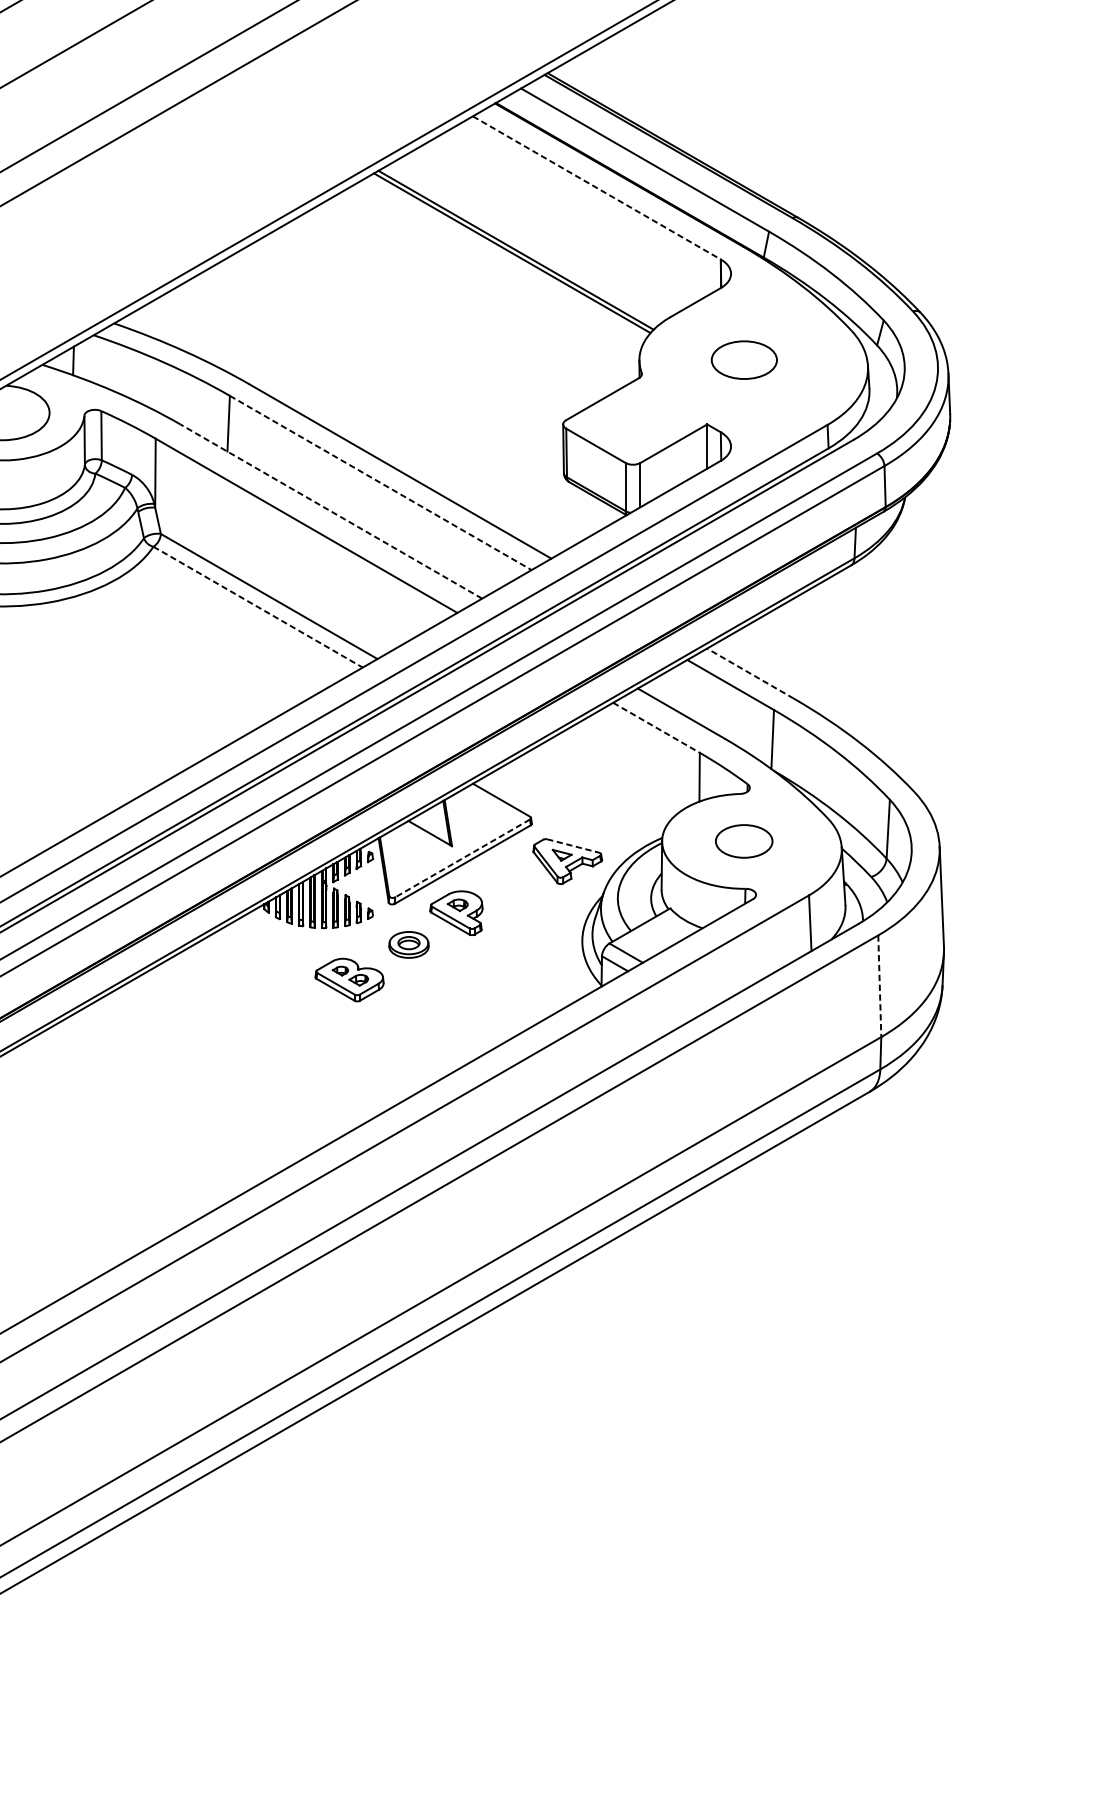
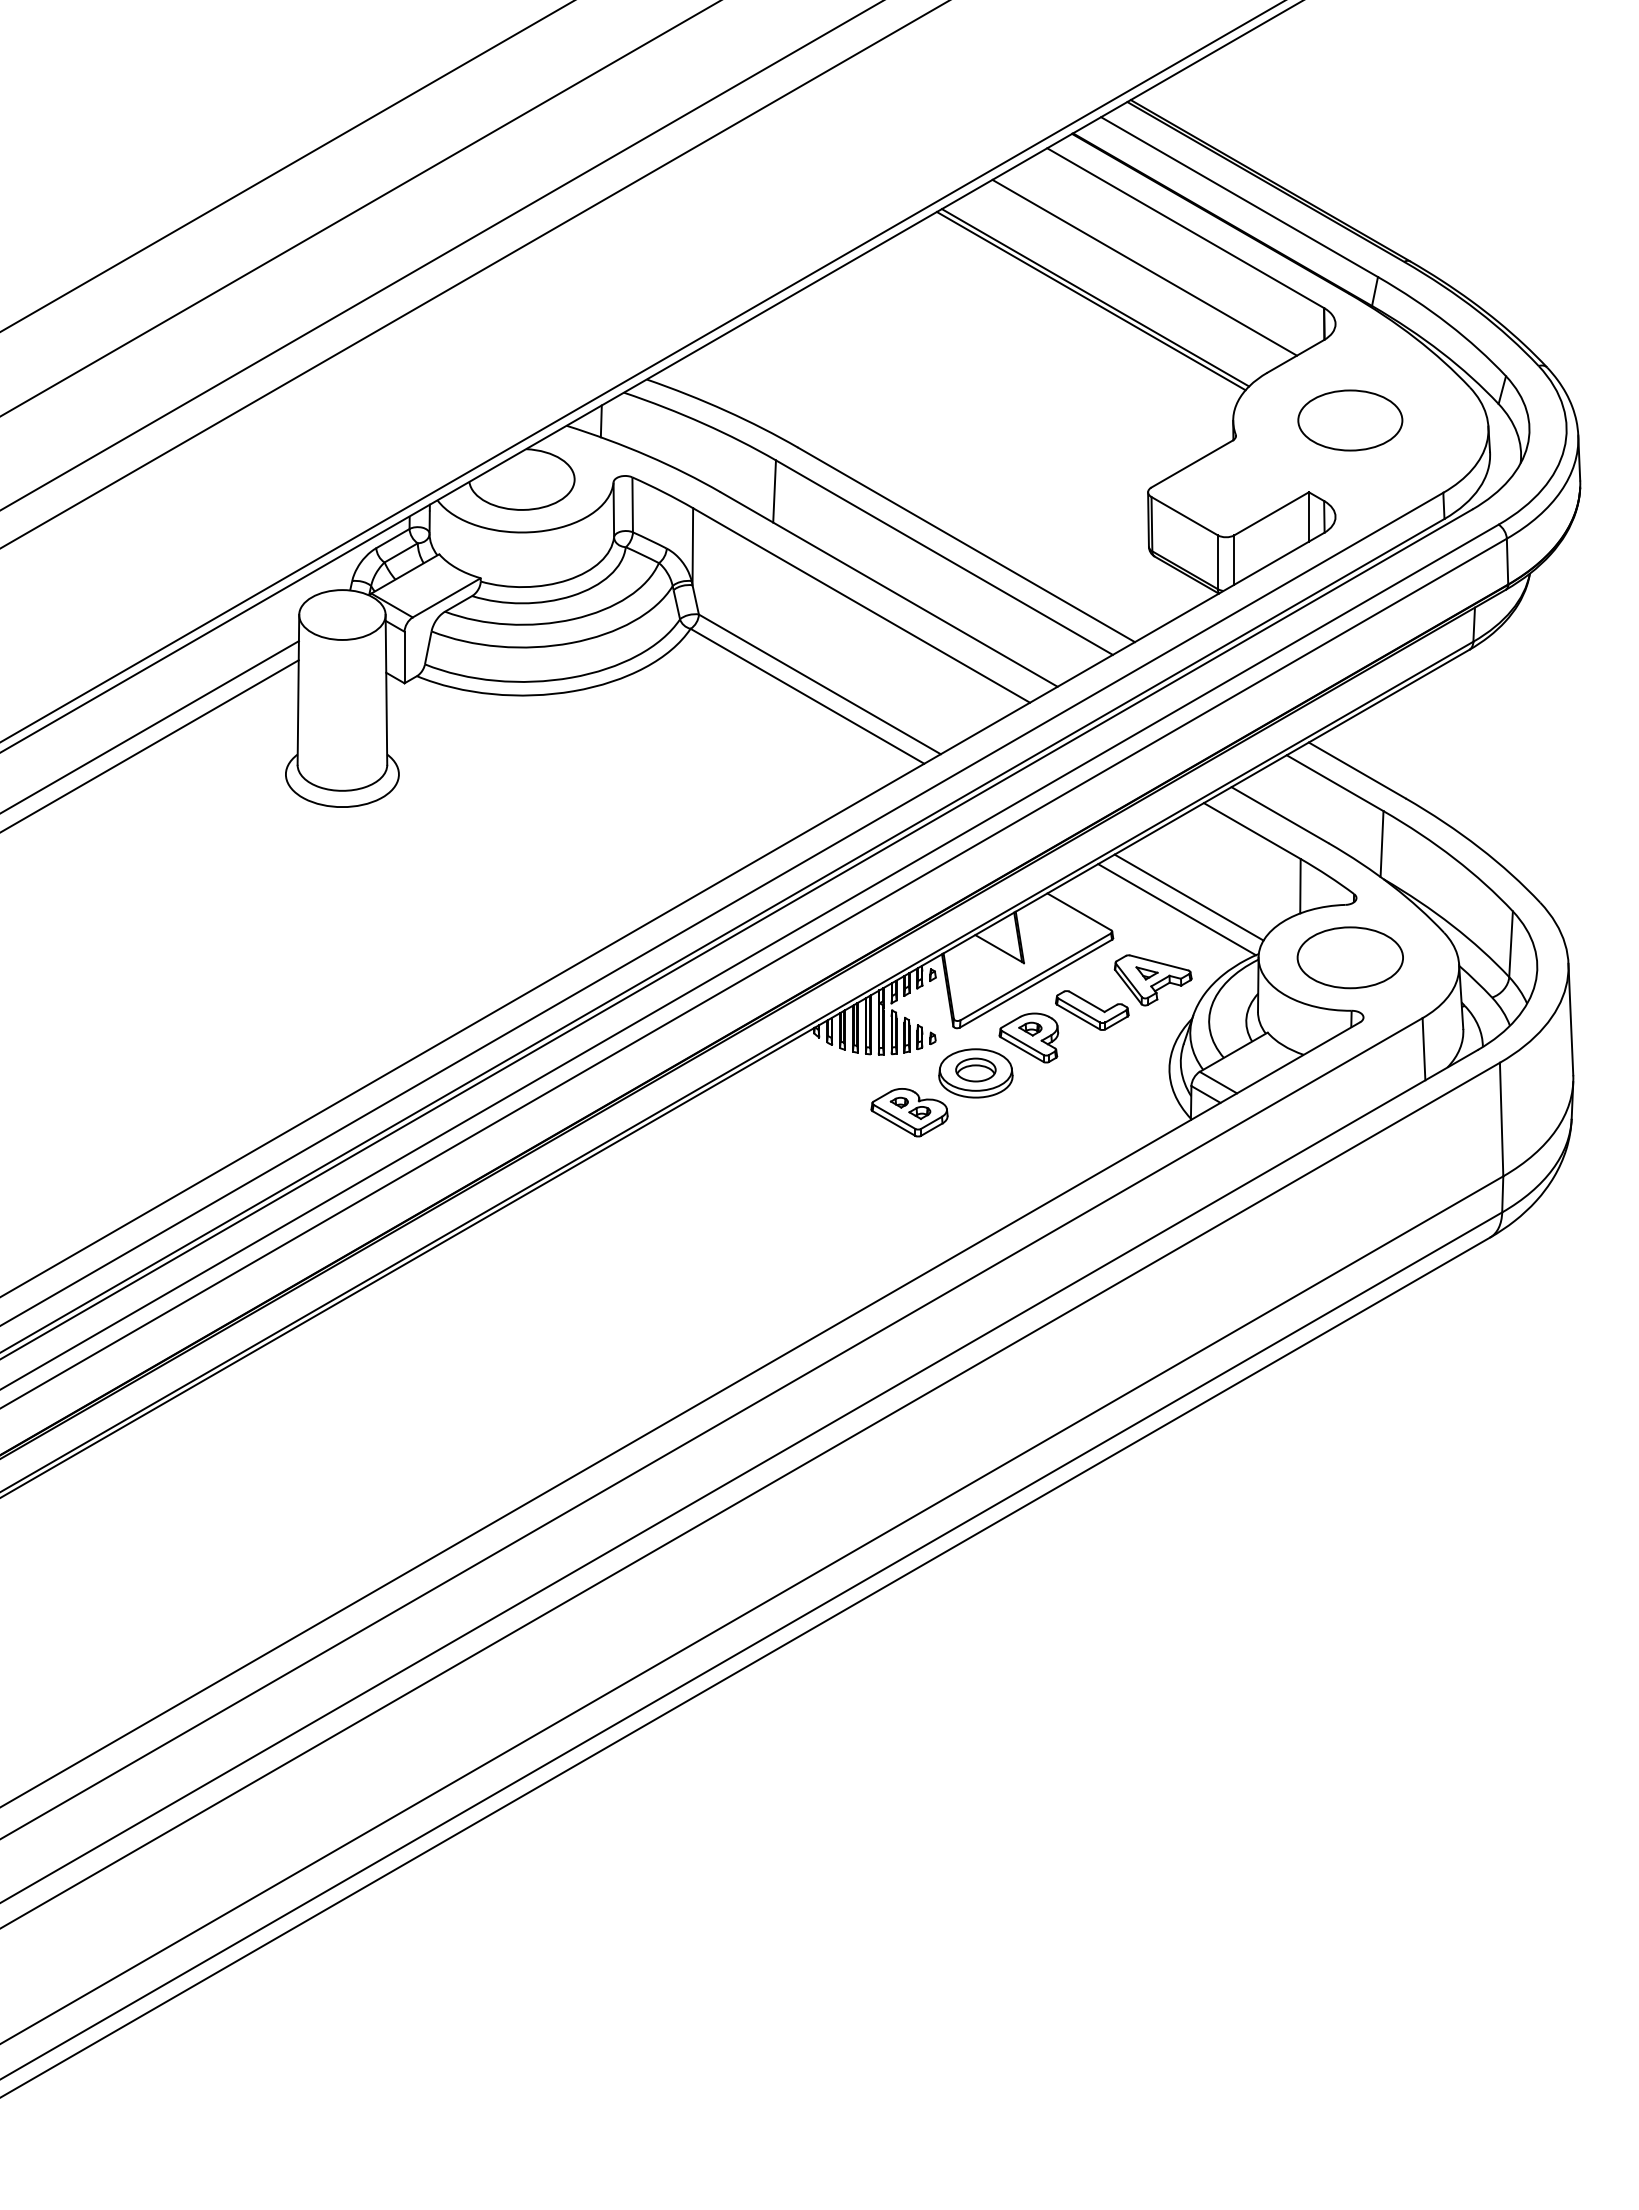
line: (596, 188) -> (1185, 228), dashed -> solid
line: (559, 223) -> (1144, 267), added
part: (744, 360) -> (1350, 420), size x1.43
line: (380, 482) -> (944, 557), dashed -> solid
line: (331, 511) -> (889, 589), dashed -> solid
line: (258, 607) -> (807, 696), dashed -> solid
line: (750, 673) -> (1357, 770), dashed -> solid
line: (656, 728) -> (1252, 831), dashed -> solid
line: (599, 787) -> (1188, 897), added
line: (588, 798) -> (1176, 909), added
part: (743, 841) -> (1349, 957), size x1.67
line: (573, 845) -> (1159, 962), dashed -> solid
line: (462, 858) -> (1035, 976), dashed -> solid
part: (513, 888) -> (1092, 1010), added
part: (408, 944) -> (975, 1073), size x1.67
line: (879, 986) -> (1501, 1119), dashed -> solid

